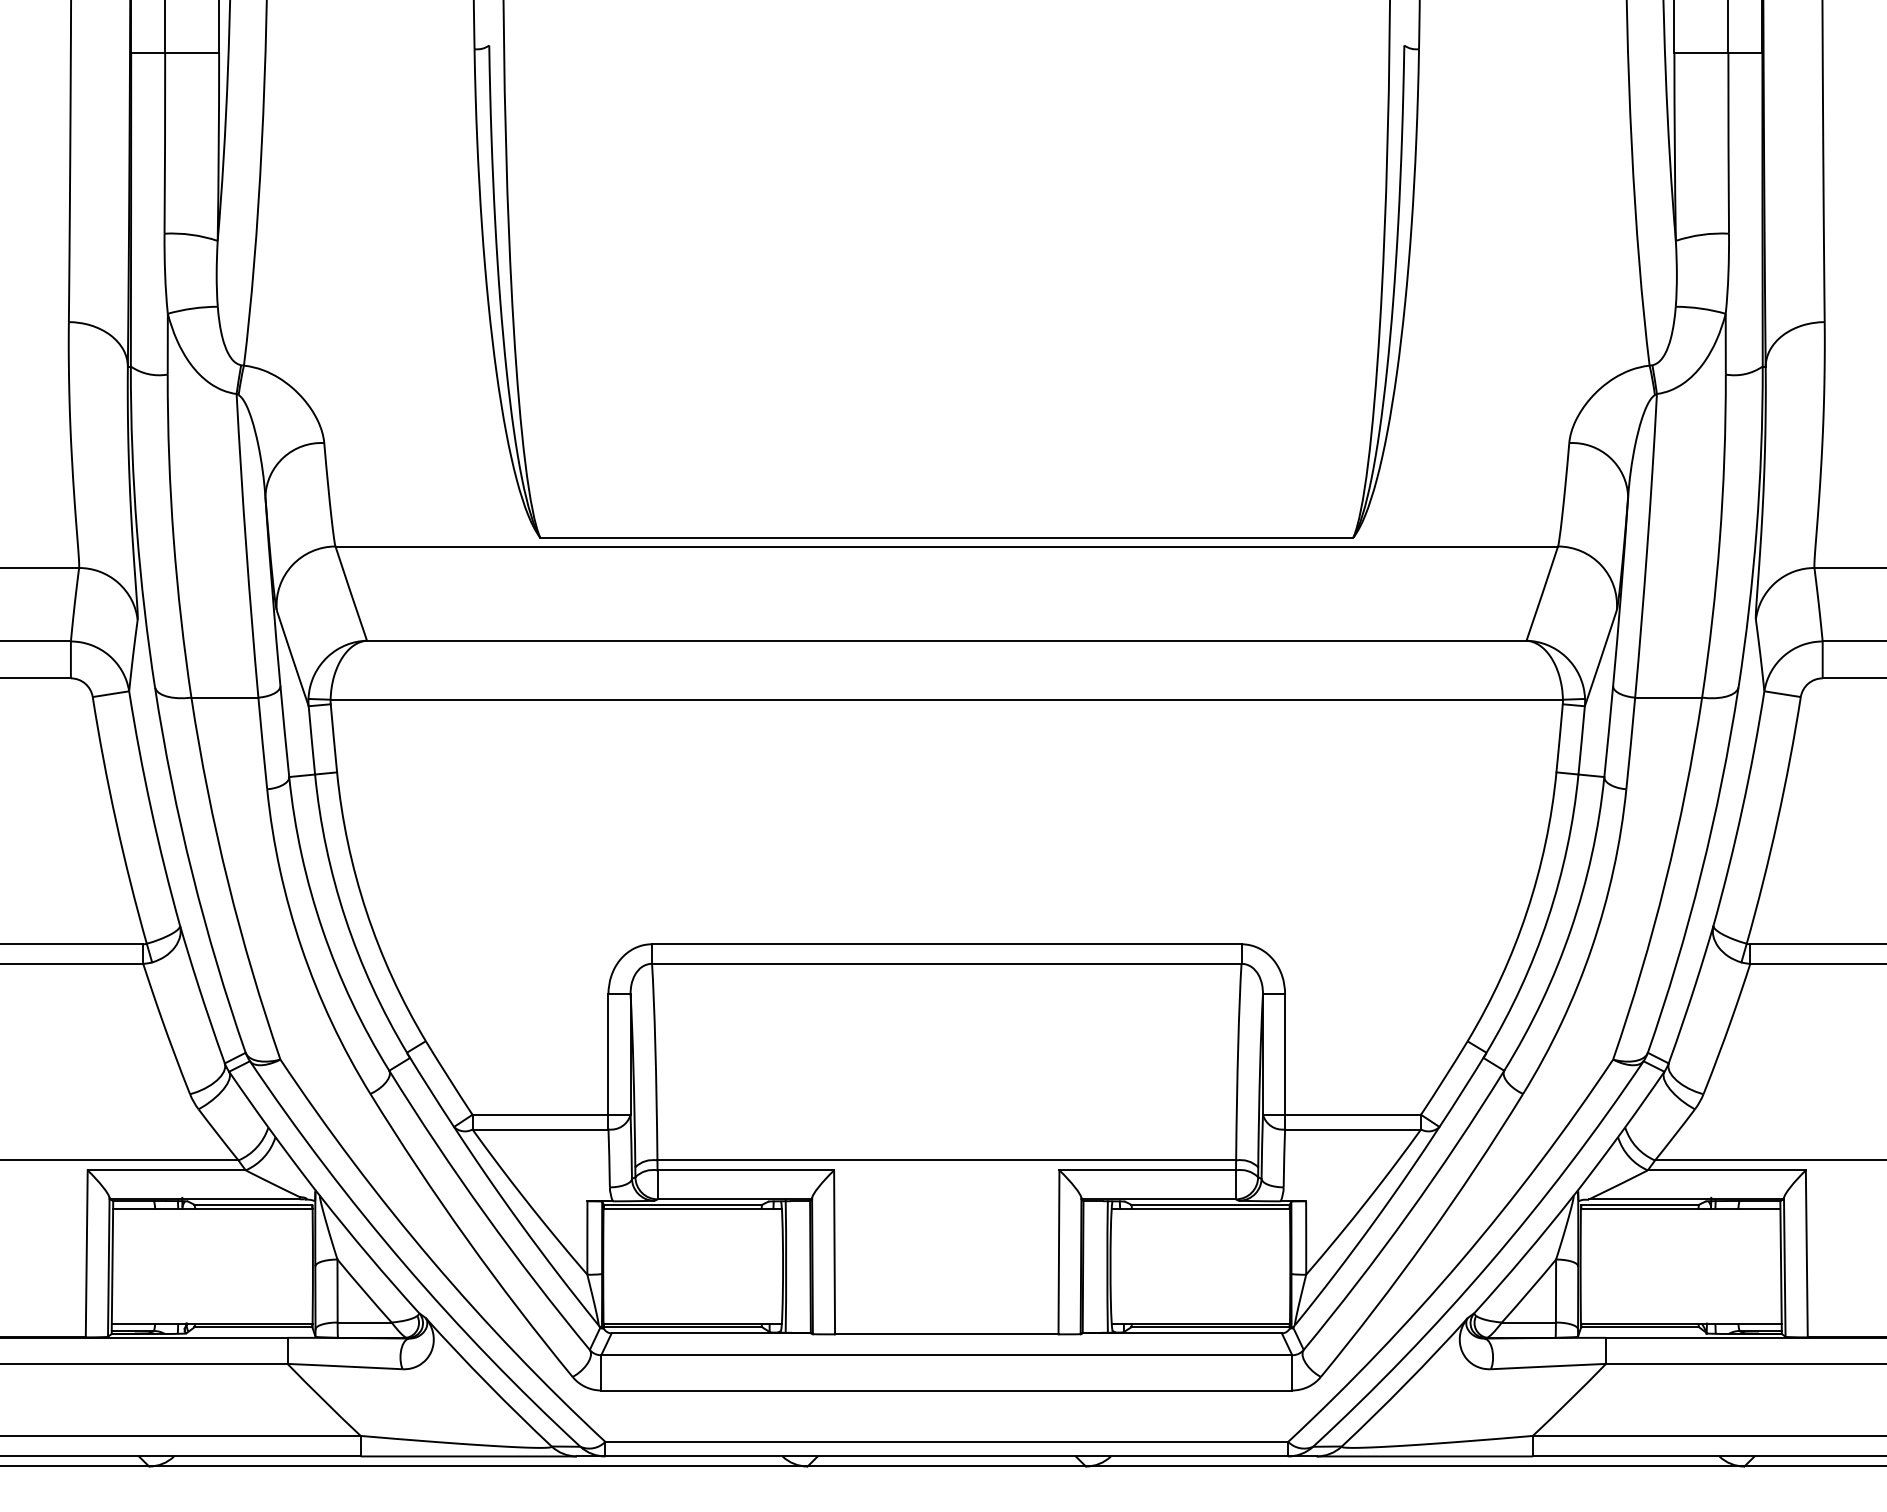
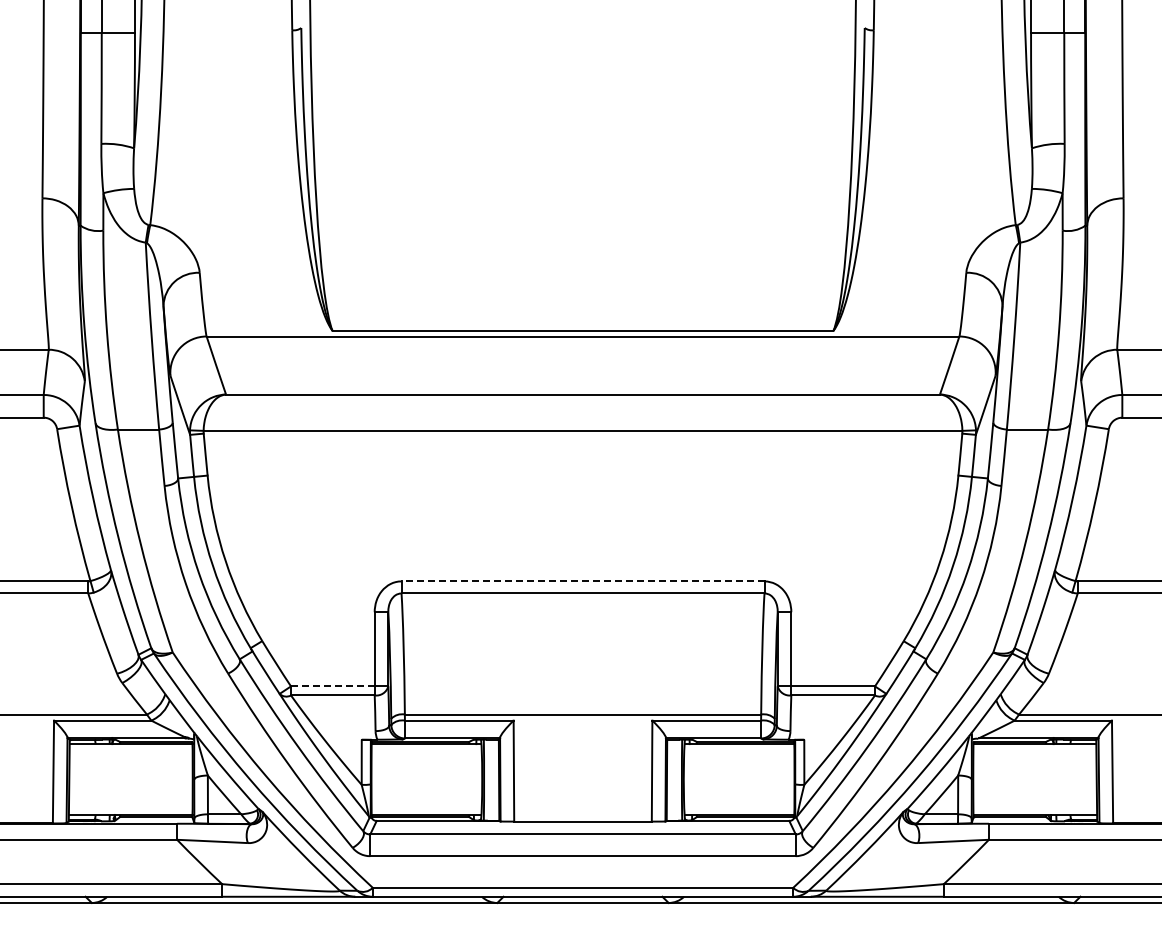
line: (945, 944) -> (582, 581), solid -> dashed
line: (539, 1114) -> (332, 686), solid -> dashed

